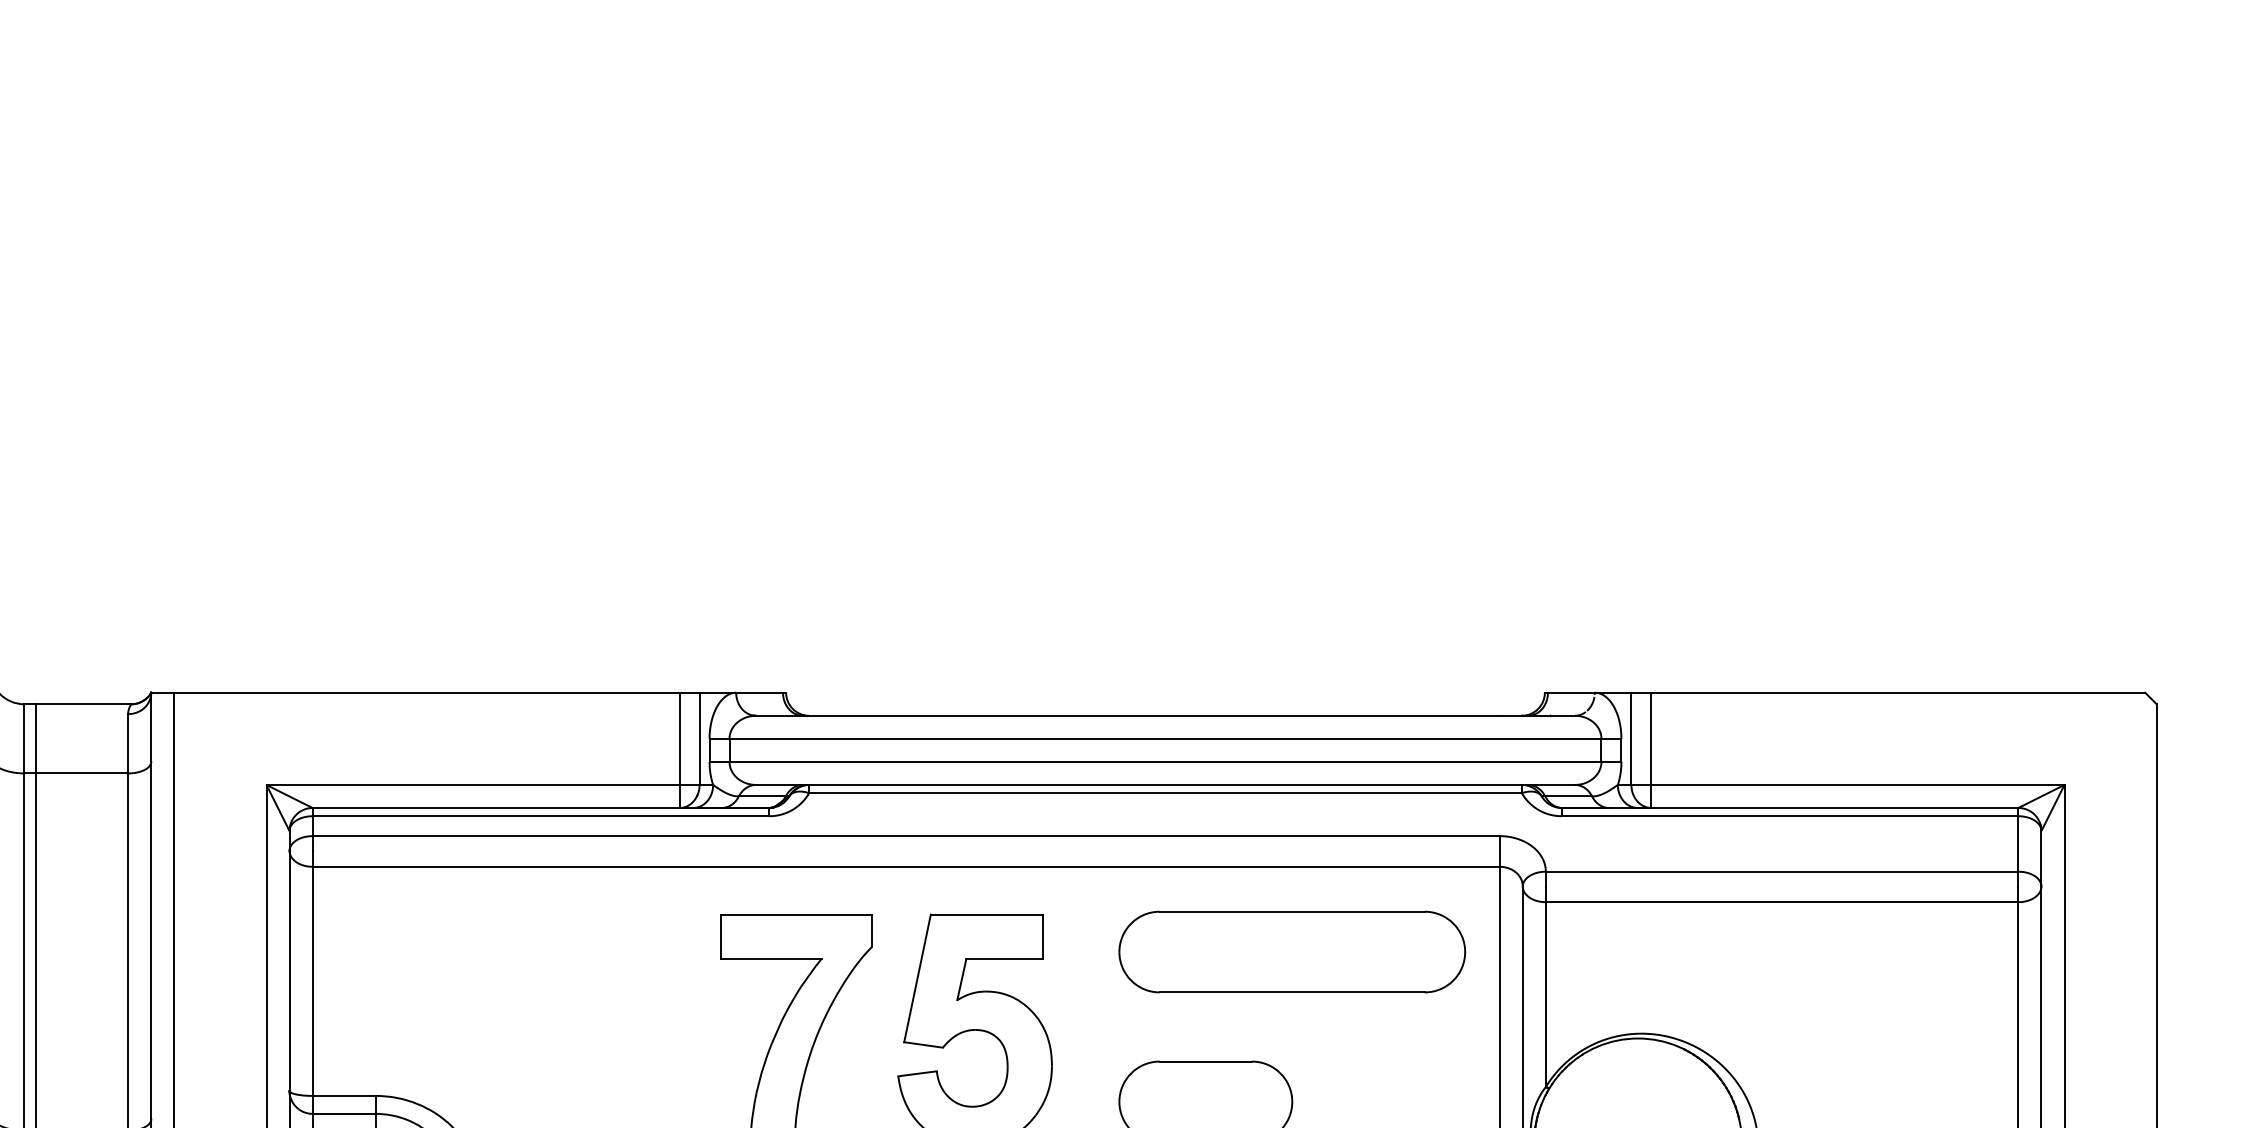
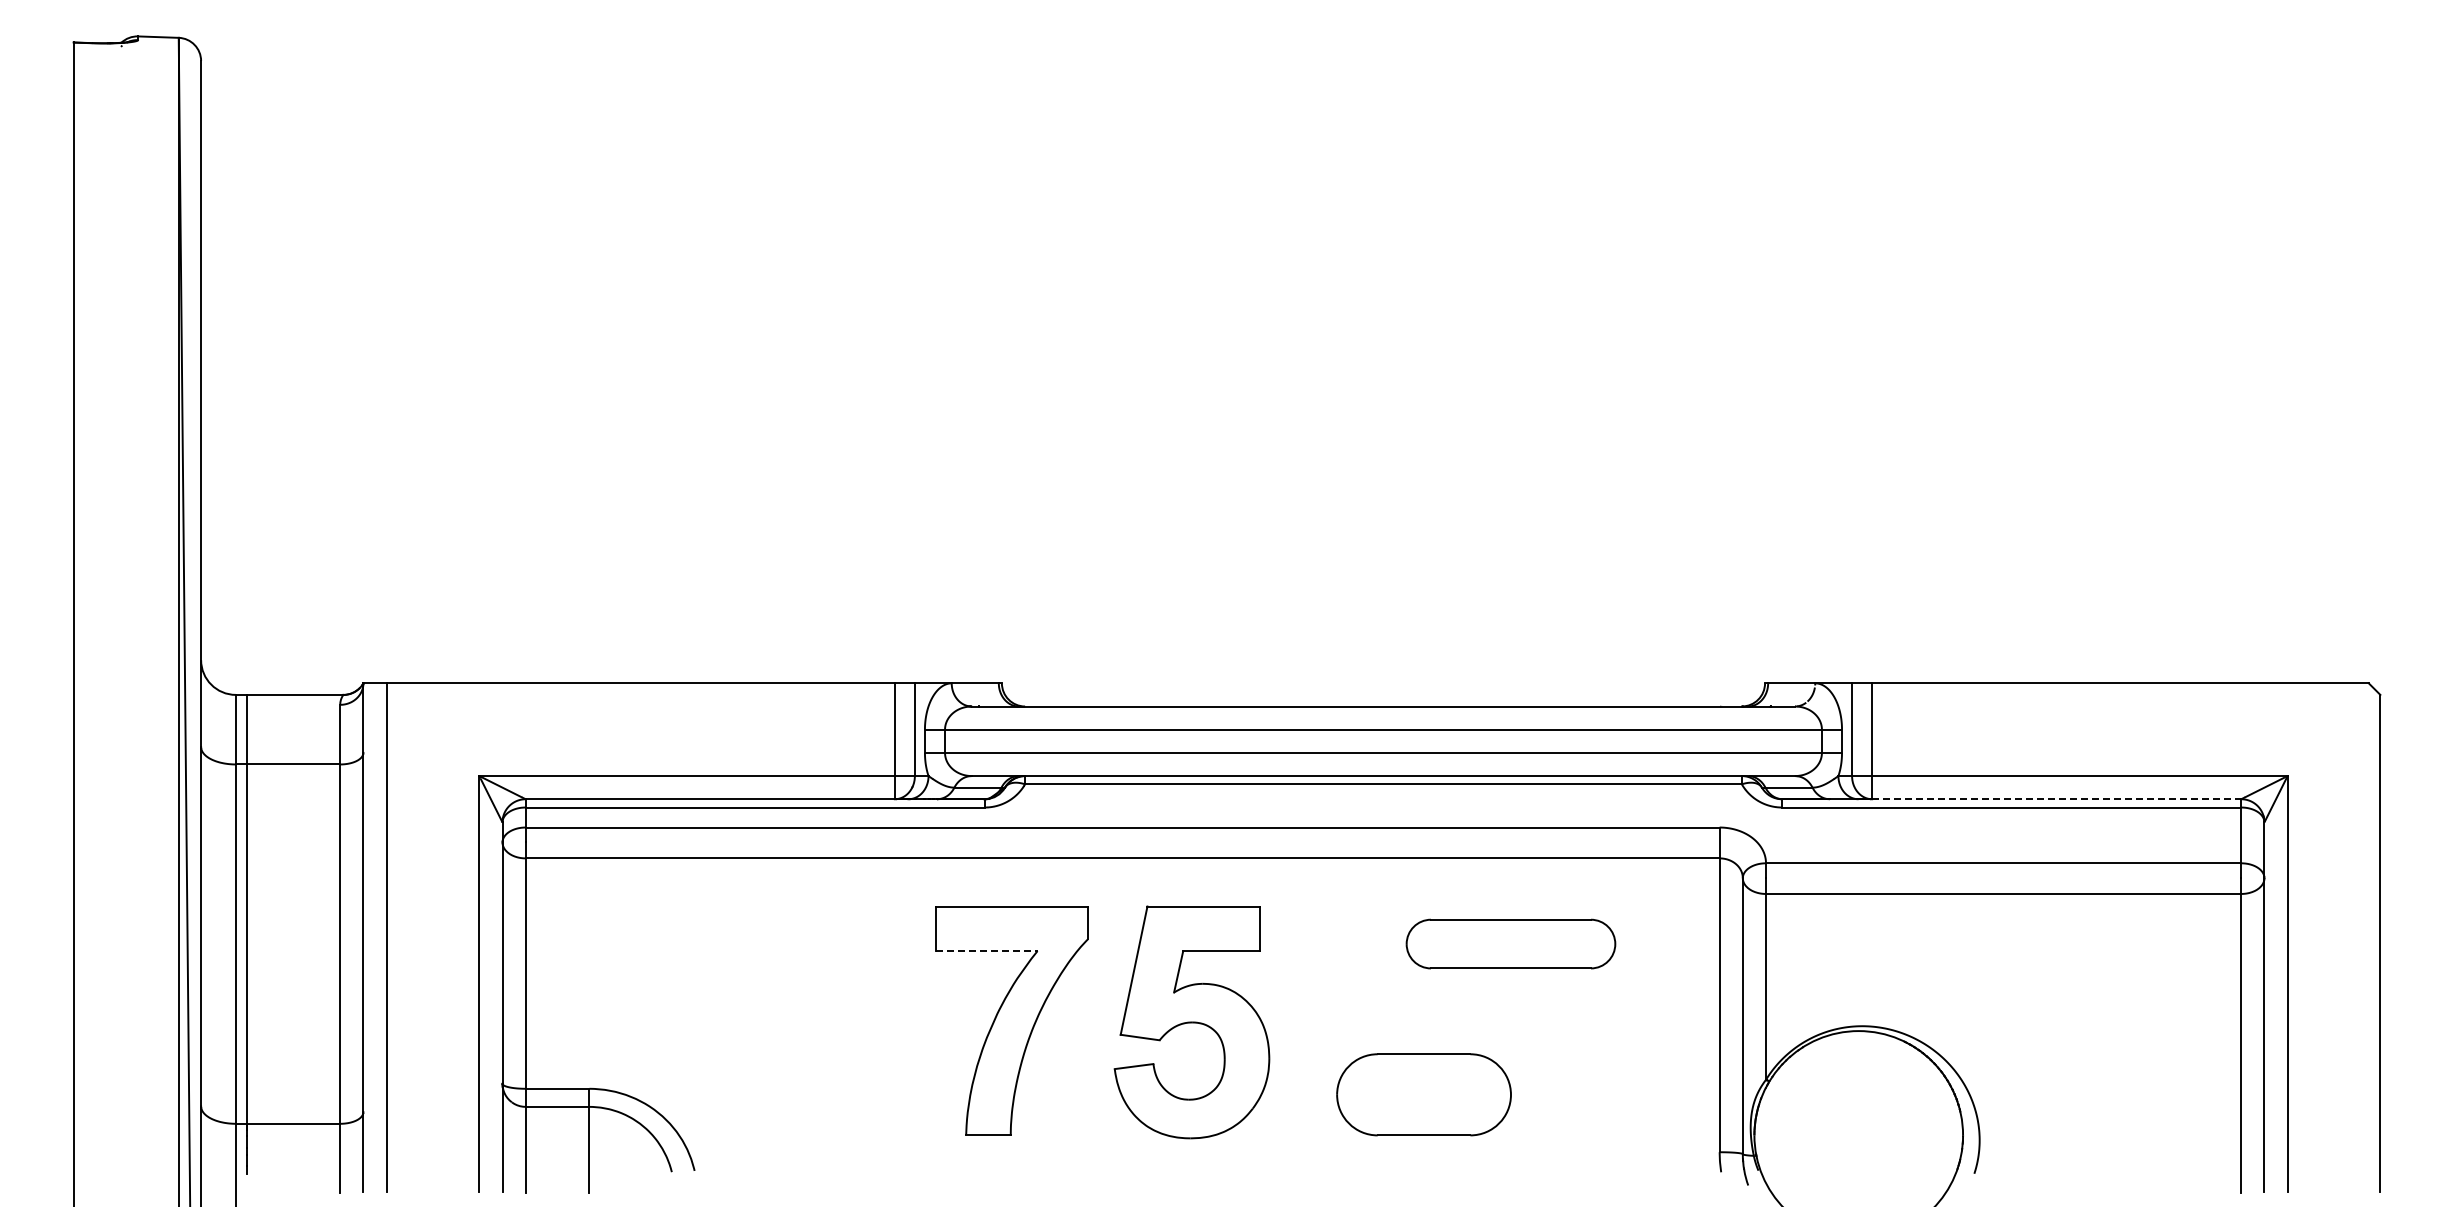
line: (1834, 808) -> (2056, 799), solid -> dashed
part: (1291, 951) -> (1510, 943), size x0.6
line: (770, 959) -> (986, 951), solid -> dashed

